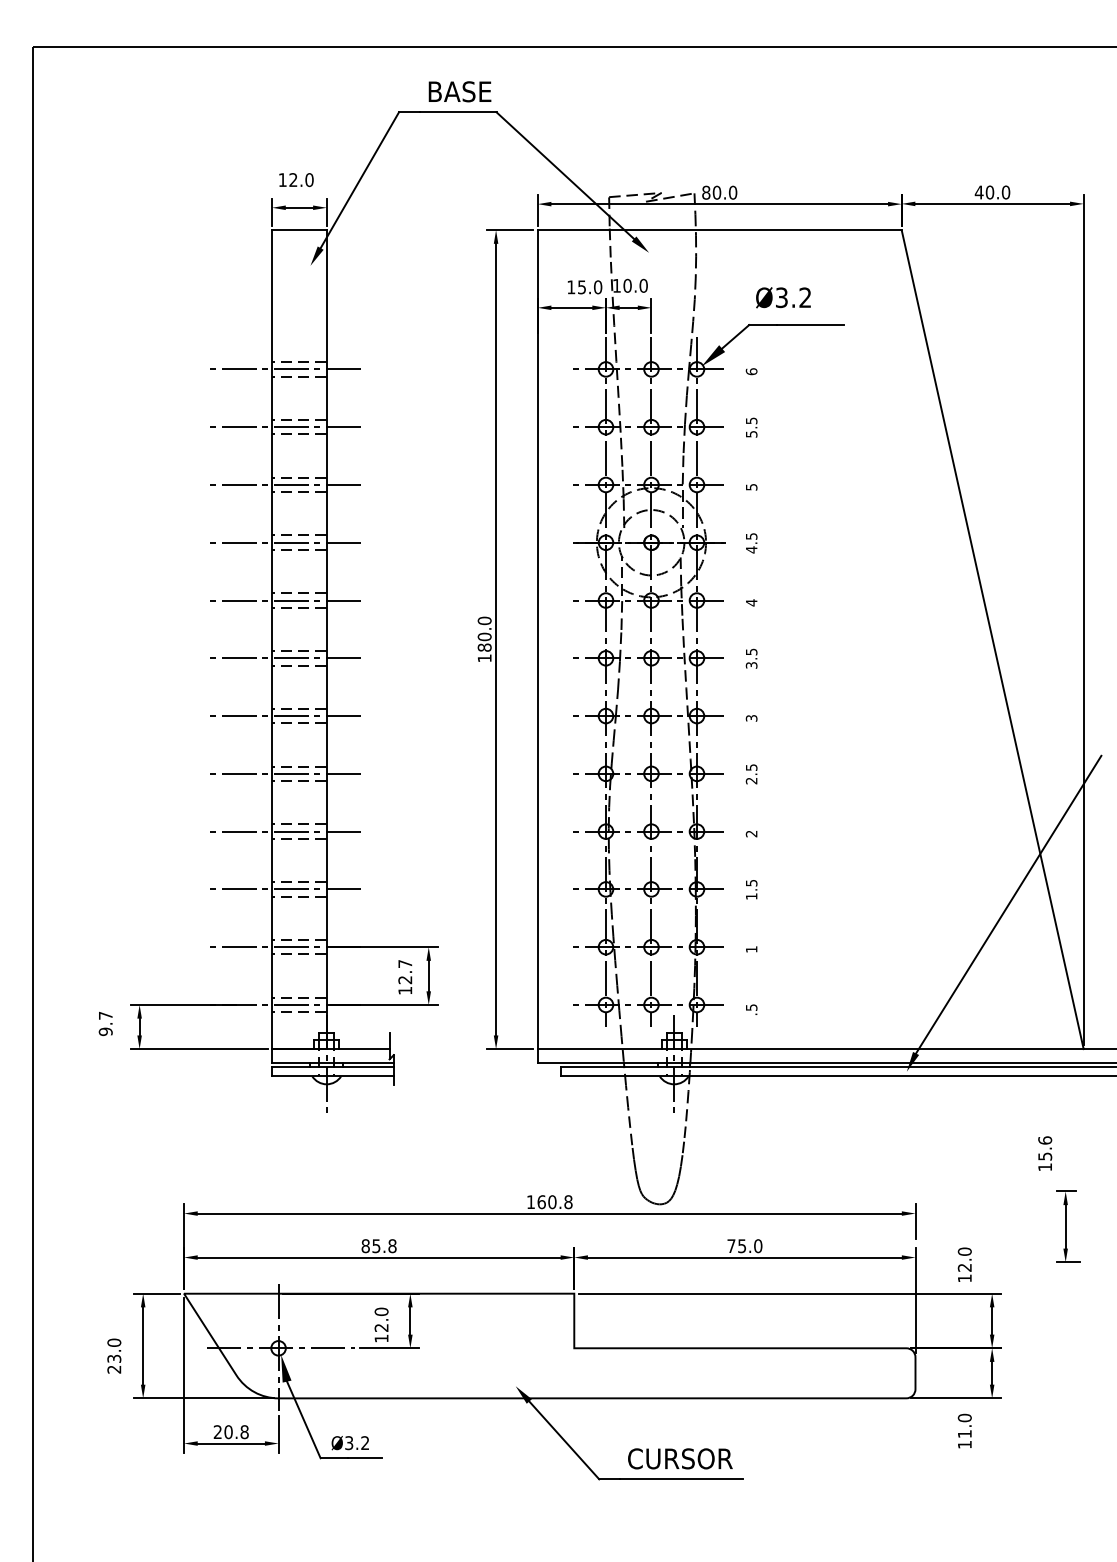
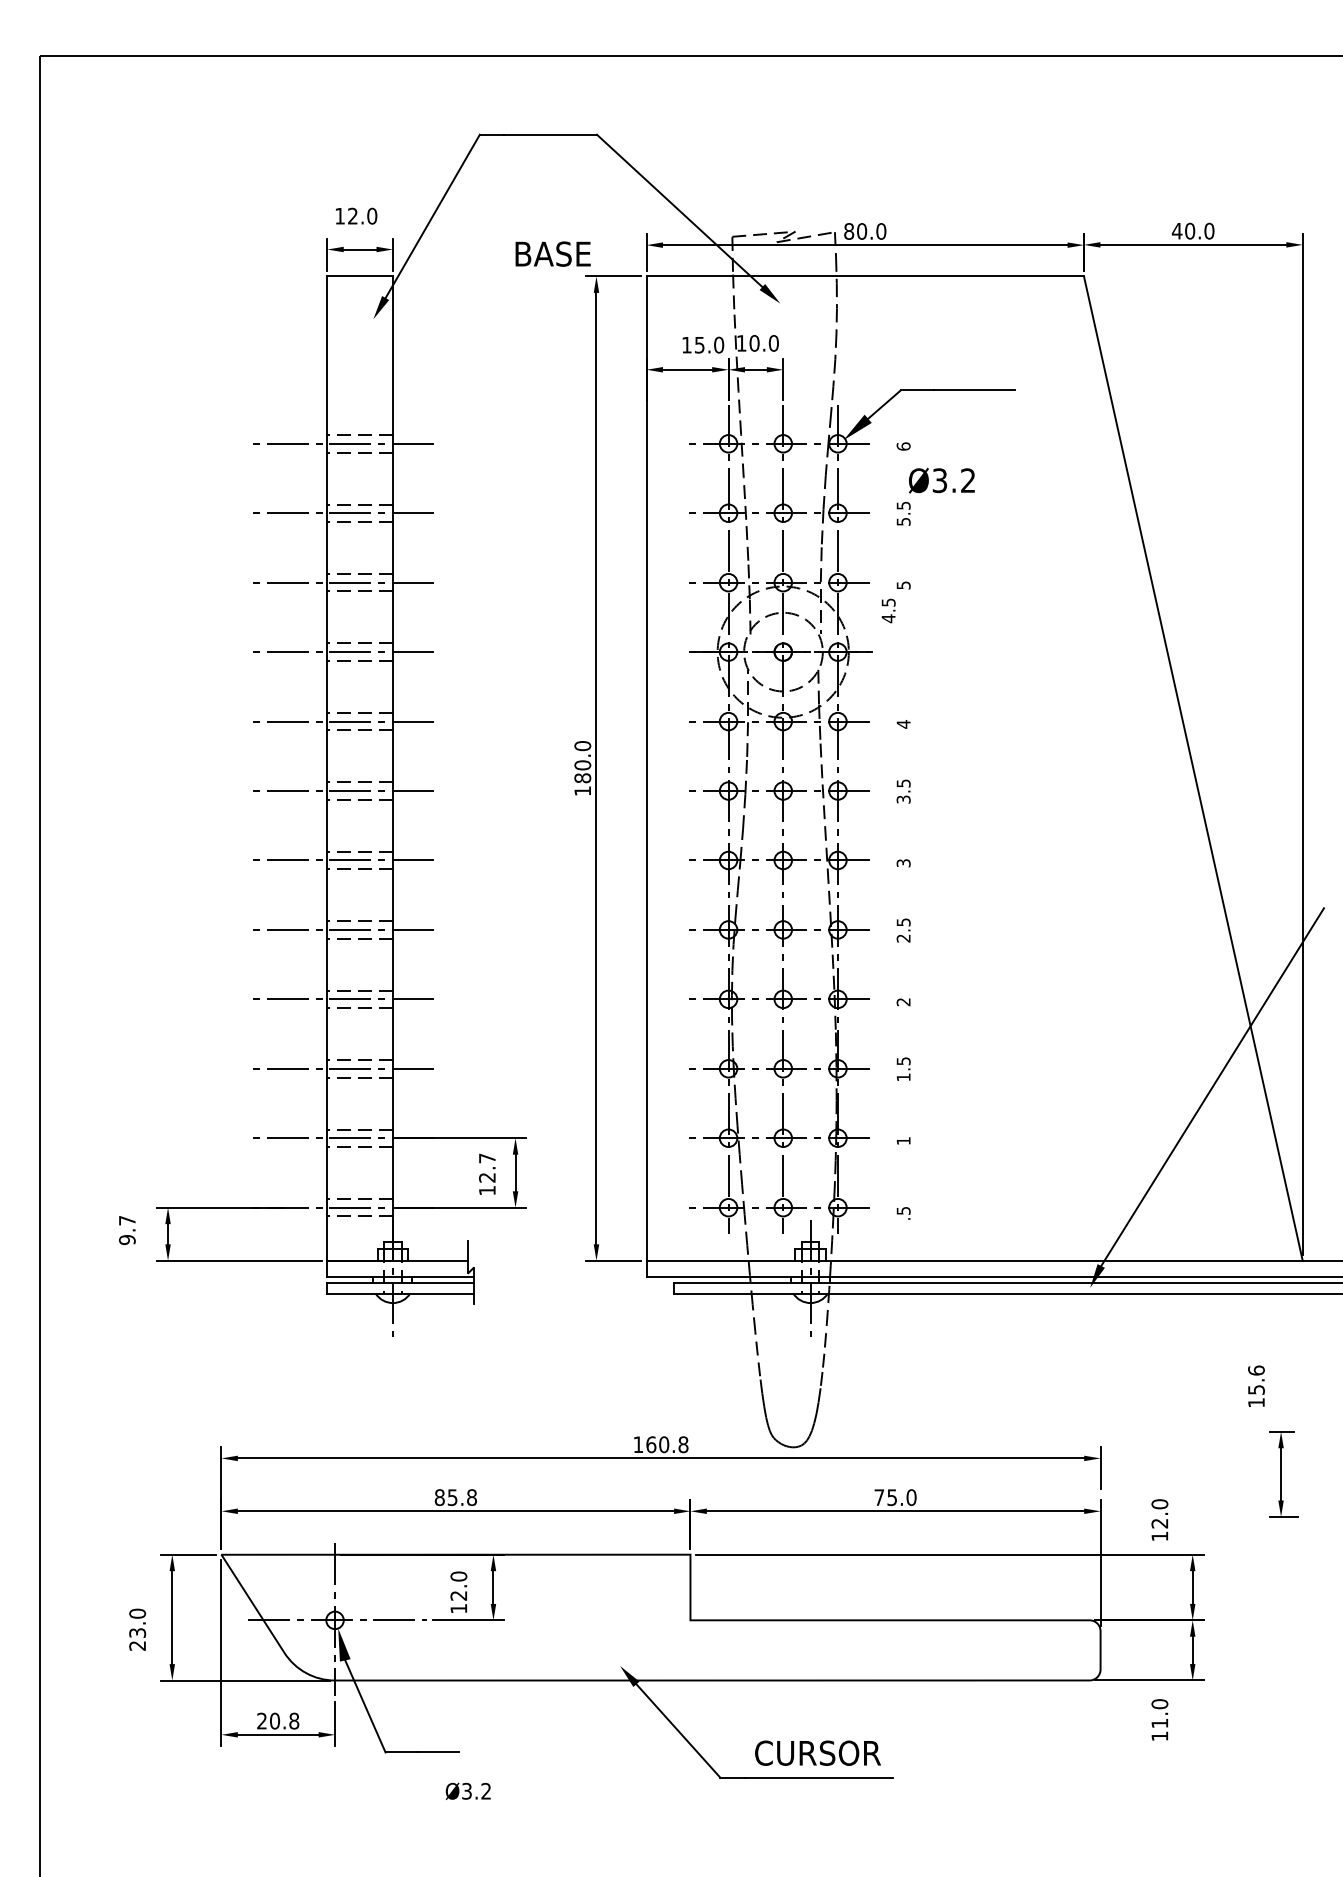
text: (459, 91) -> (552, 253), moved
text: (783, 297) -> (941, 480), moved
text: (751, 543) -> (888, 610), moved
text: (349, 1442) -> (467, 1790), moved

